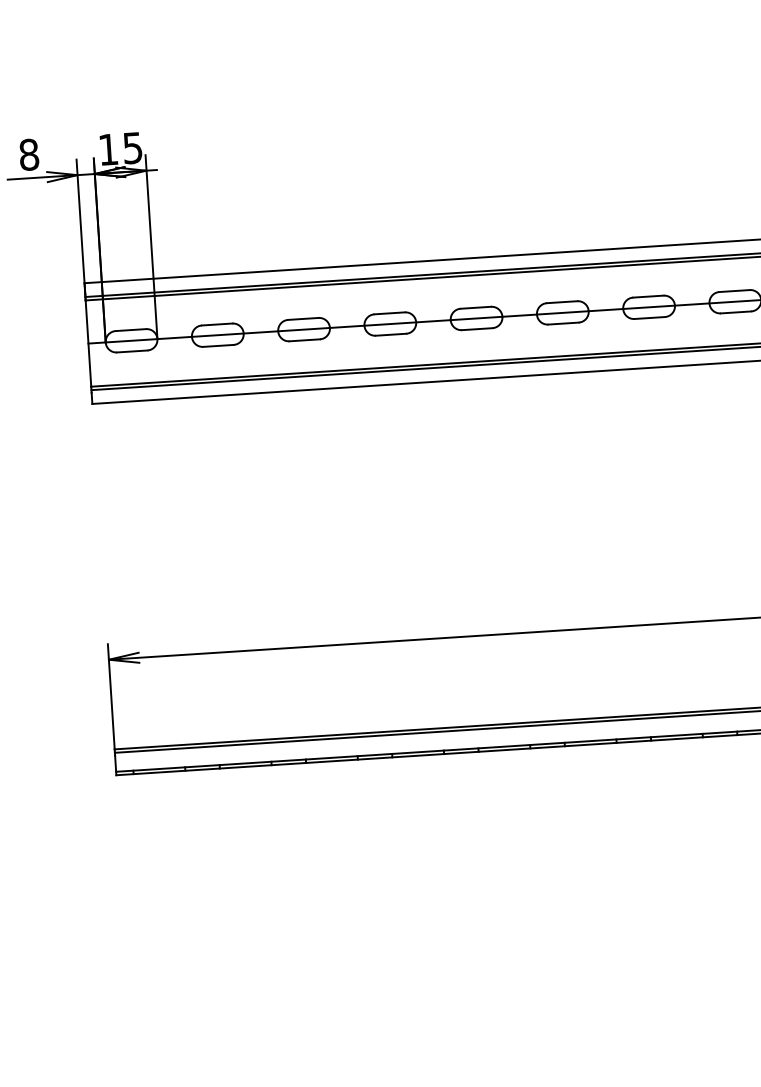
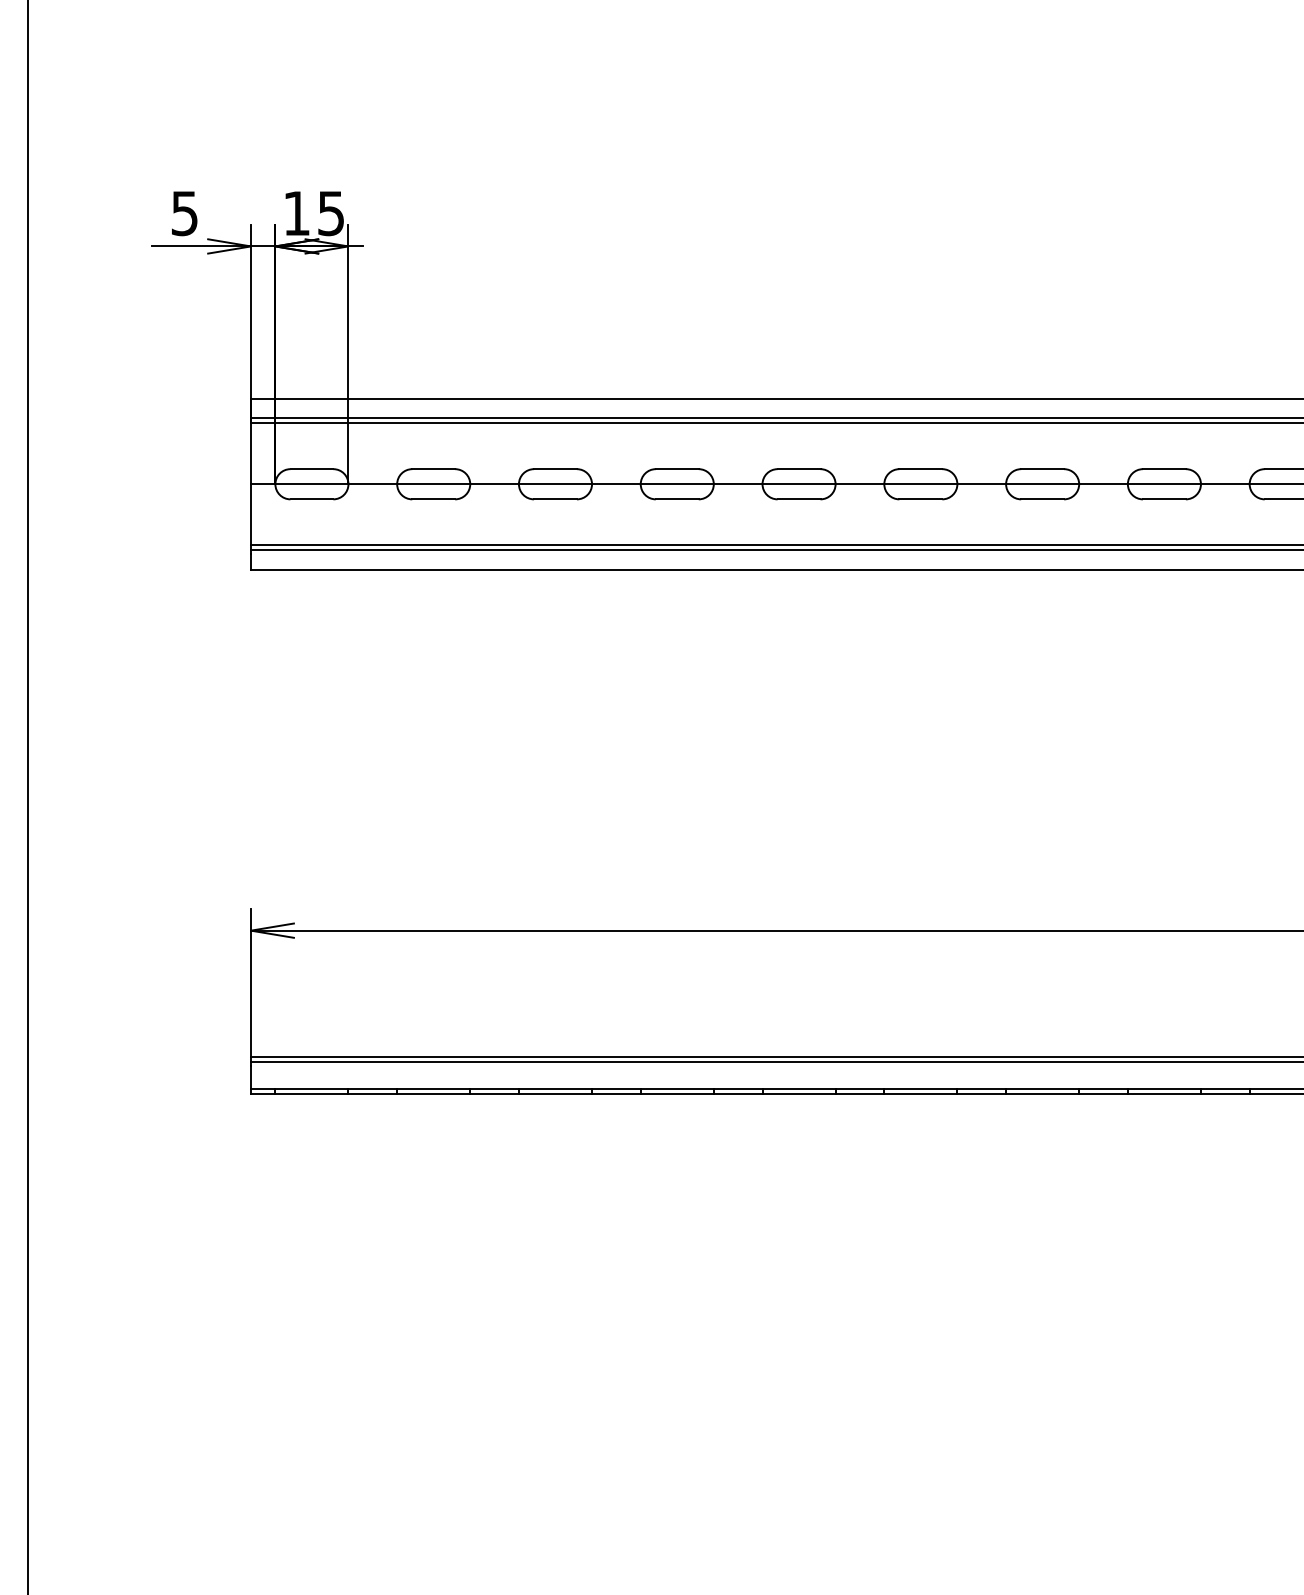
text: (28, 154) -> (184, 213), 8 -> 5

